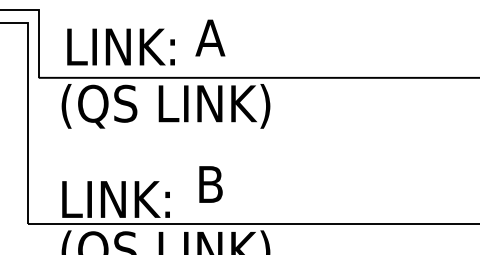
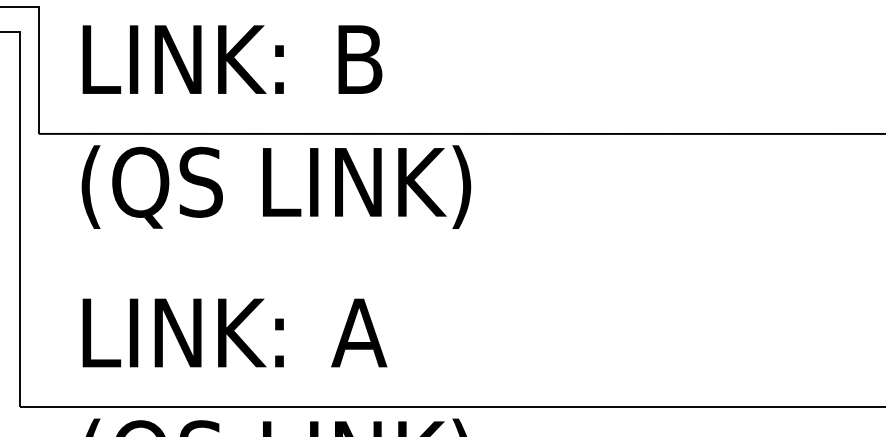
text: (210, 37) -> (359, 58), A -> B
text: (120, 46) -> (182, 58), moved
text: (210, 184) -> (359, 332), B -> A
text: (115, 199) -> (182, 332), moved

